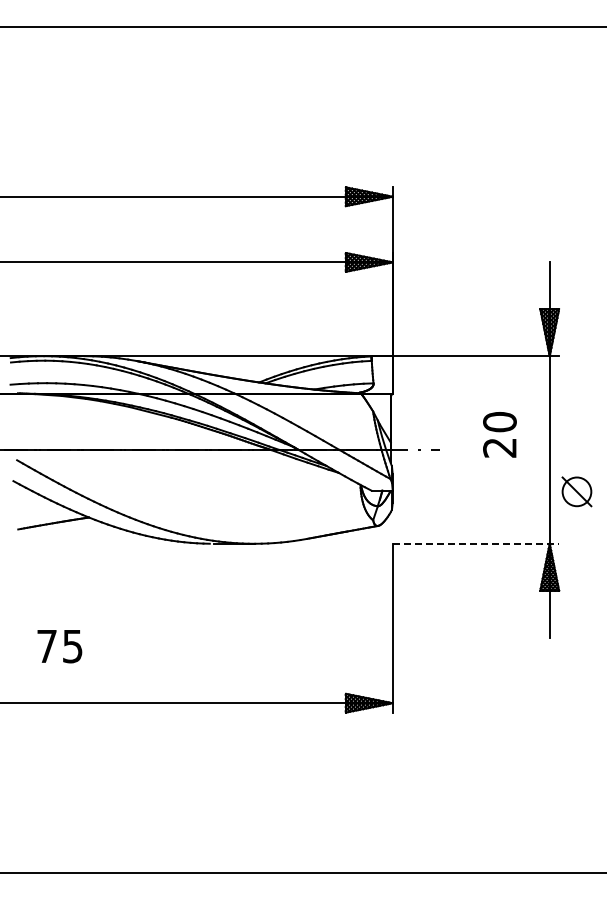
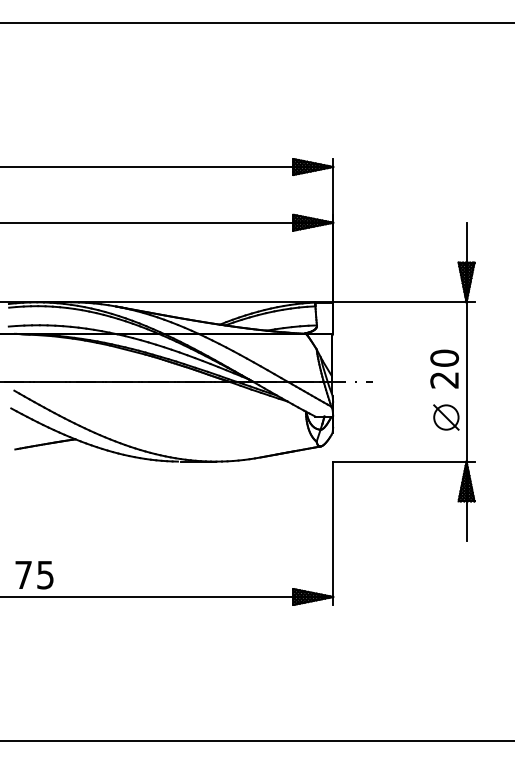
text: (499, 434) -> (444, 368), moved
part: (576, 491) -> (445, 417), moved
line: (476, 543) -> (404, 461), dashed -> solid
text: (59, 646) -> (34, 575), moved

